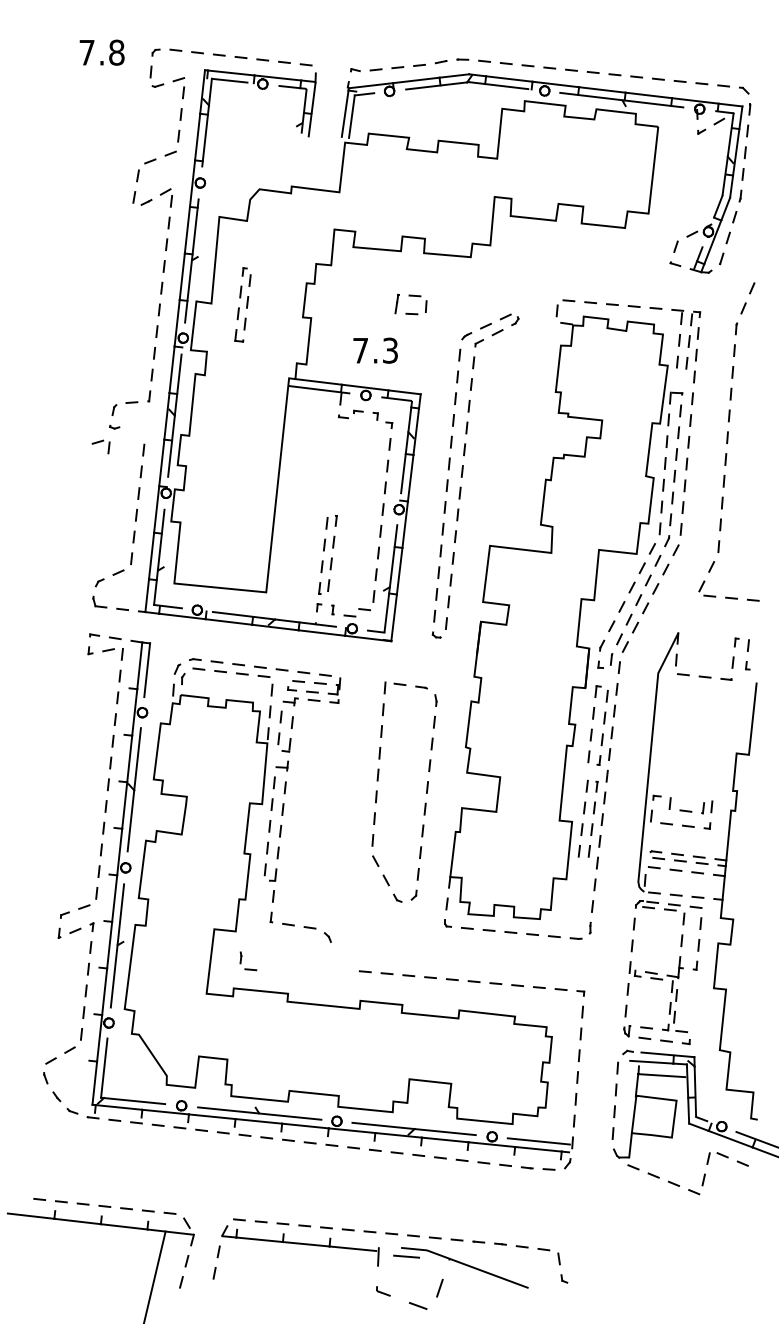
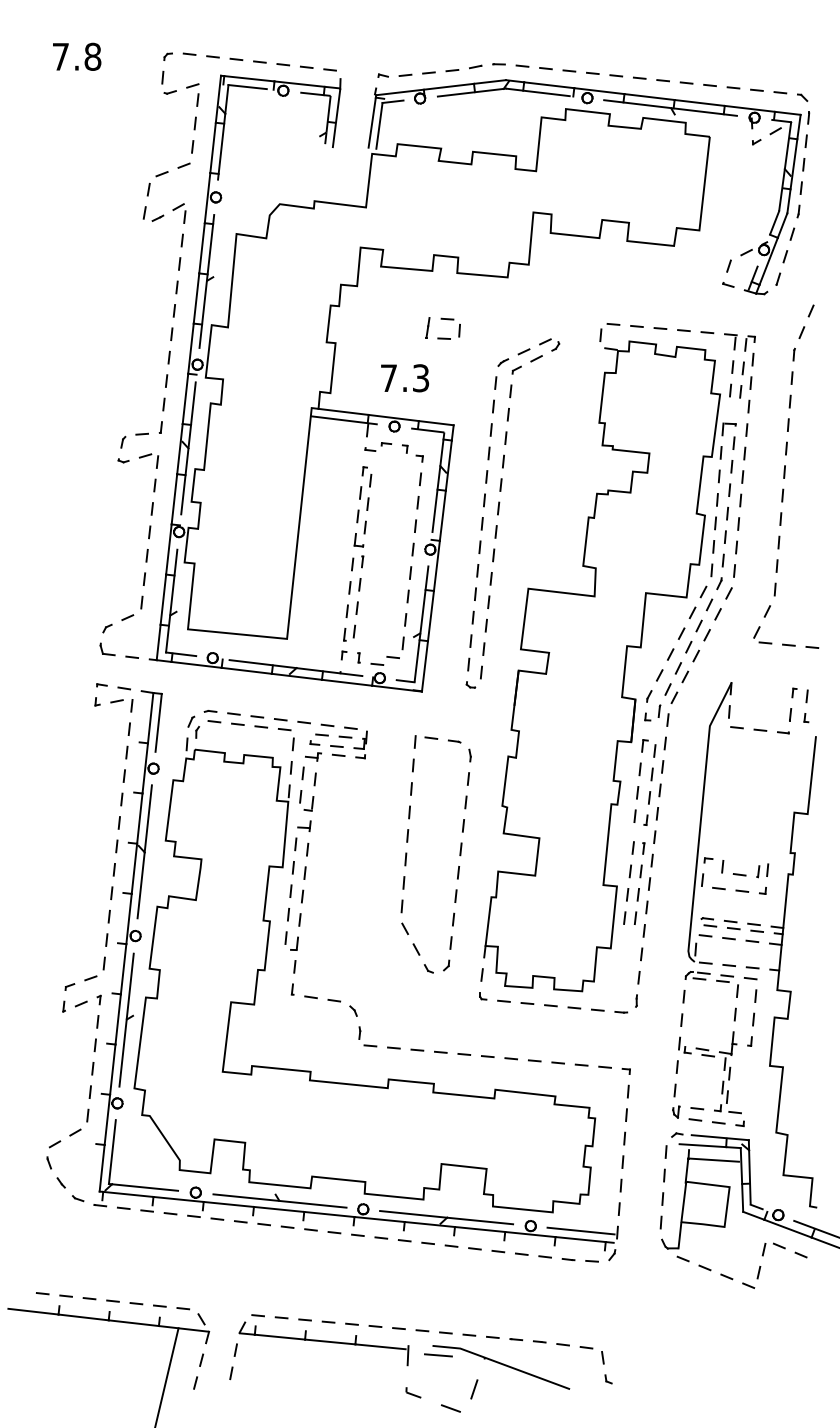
text: (102, 52) -> (77, 56), moved
part: (242, 304) -> (362, 506), moved
part: (100, 446) -> (148, 460), moved
part: (241, 961) -> (360, 1036), moved

